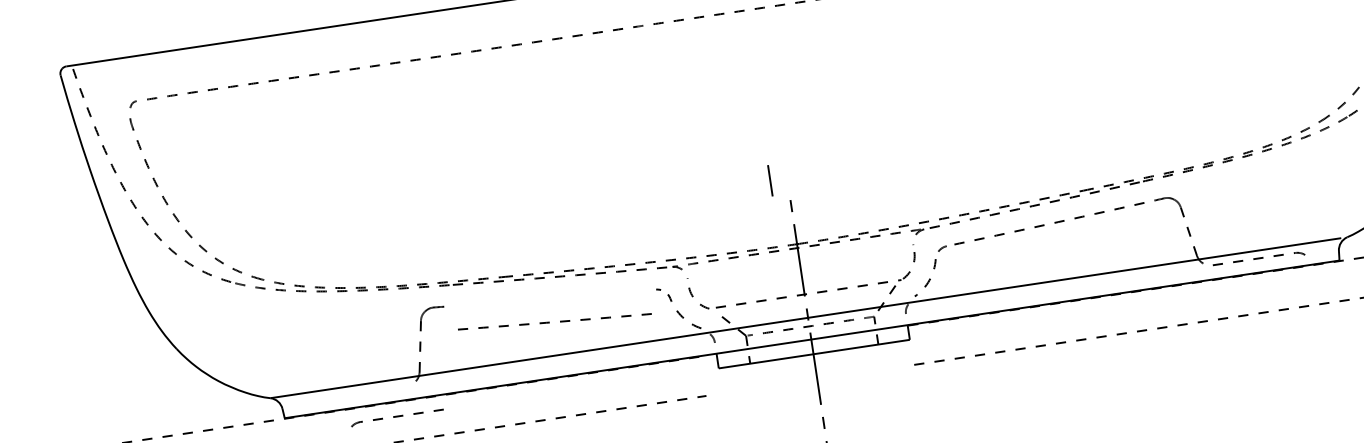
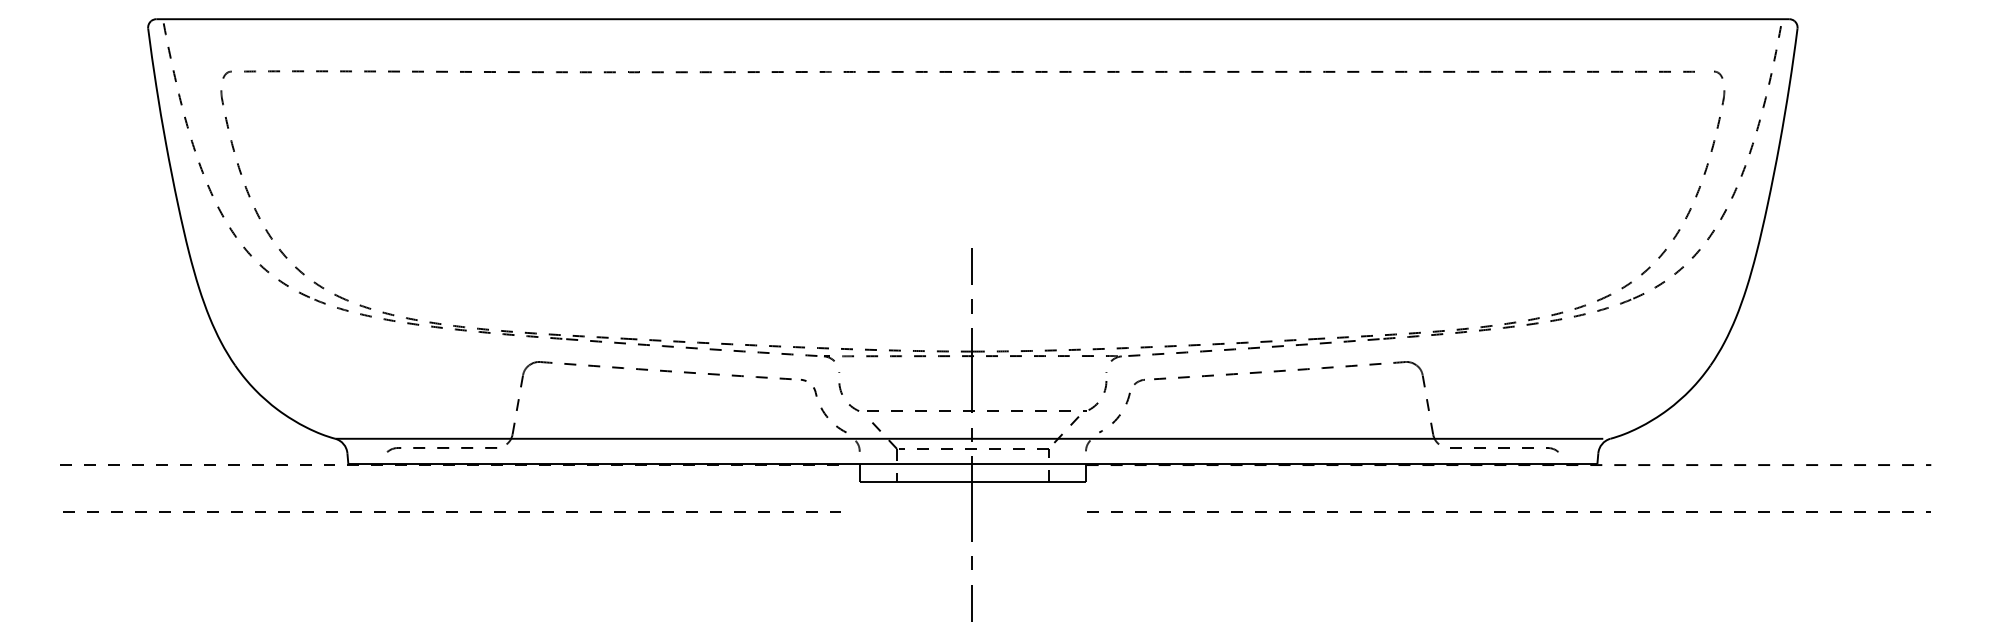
line: (769, 180) -> (971, 266), moved
part: (554, 321) -> (677, 371), moved
part: (397, 417) -> (441, 449), moved

